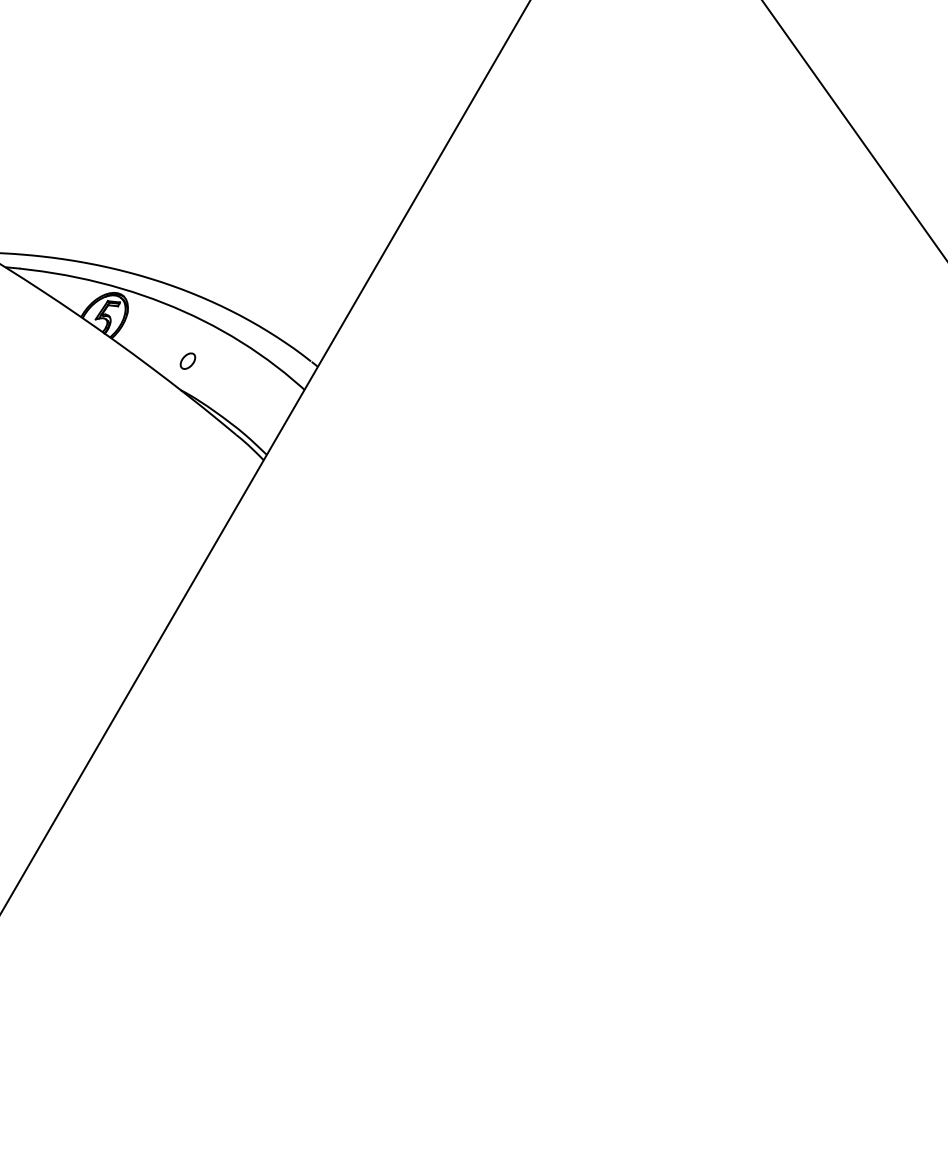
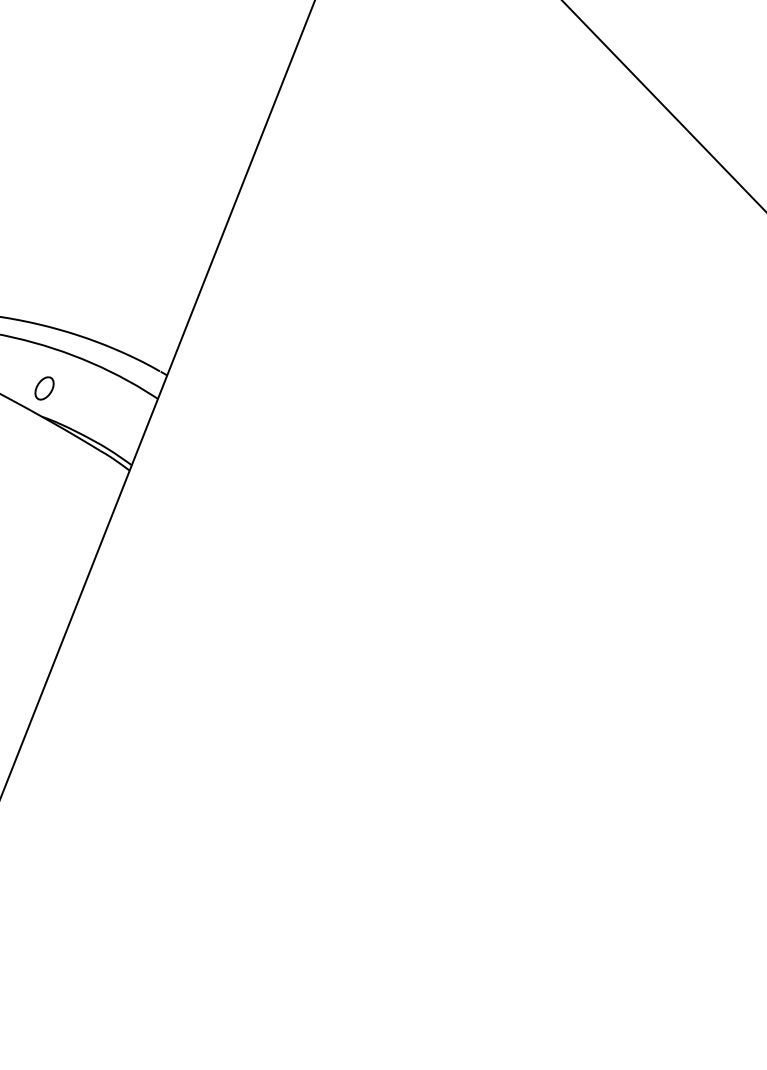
part: (187, 361) -> (44, 388), size x1.43

